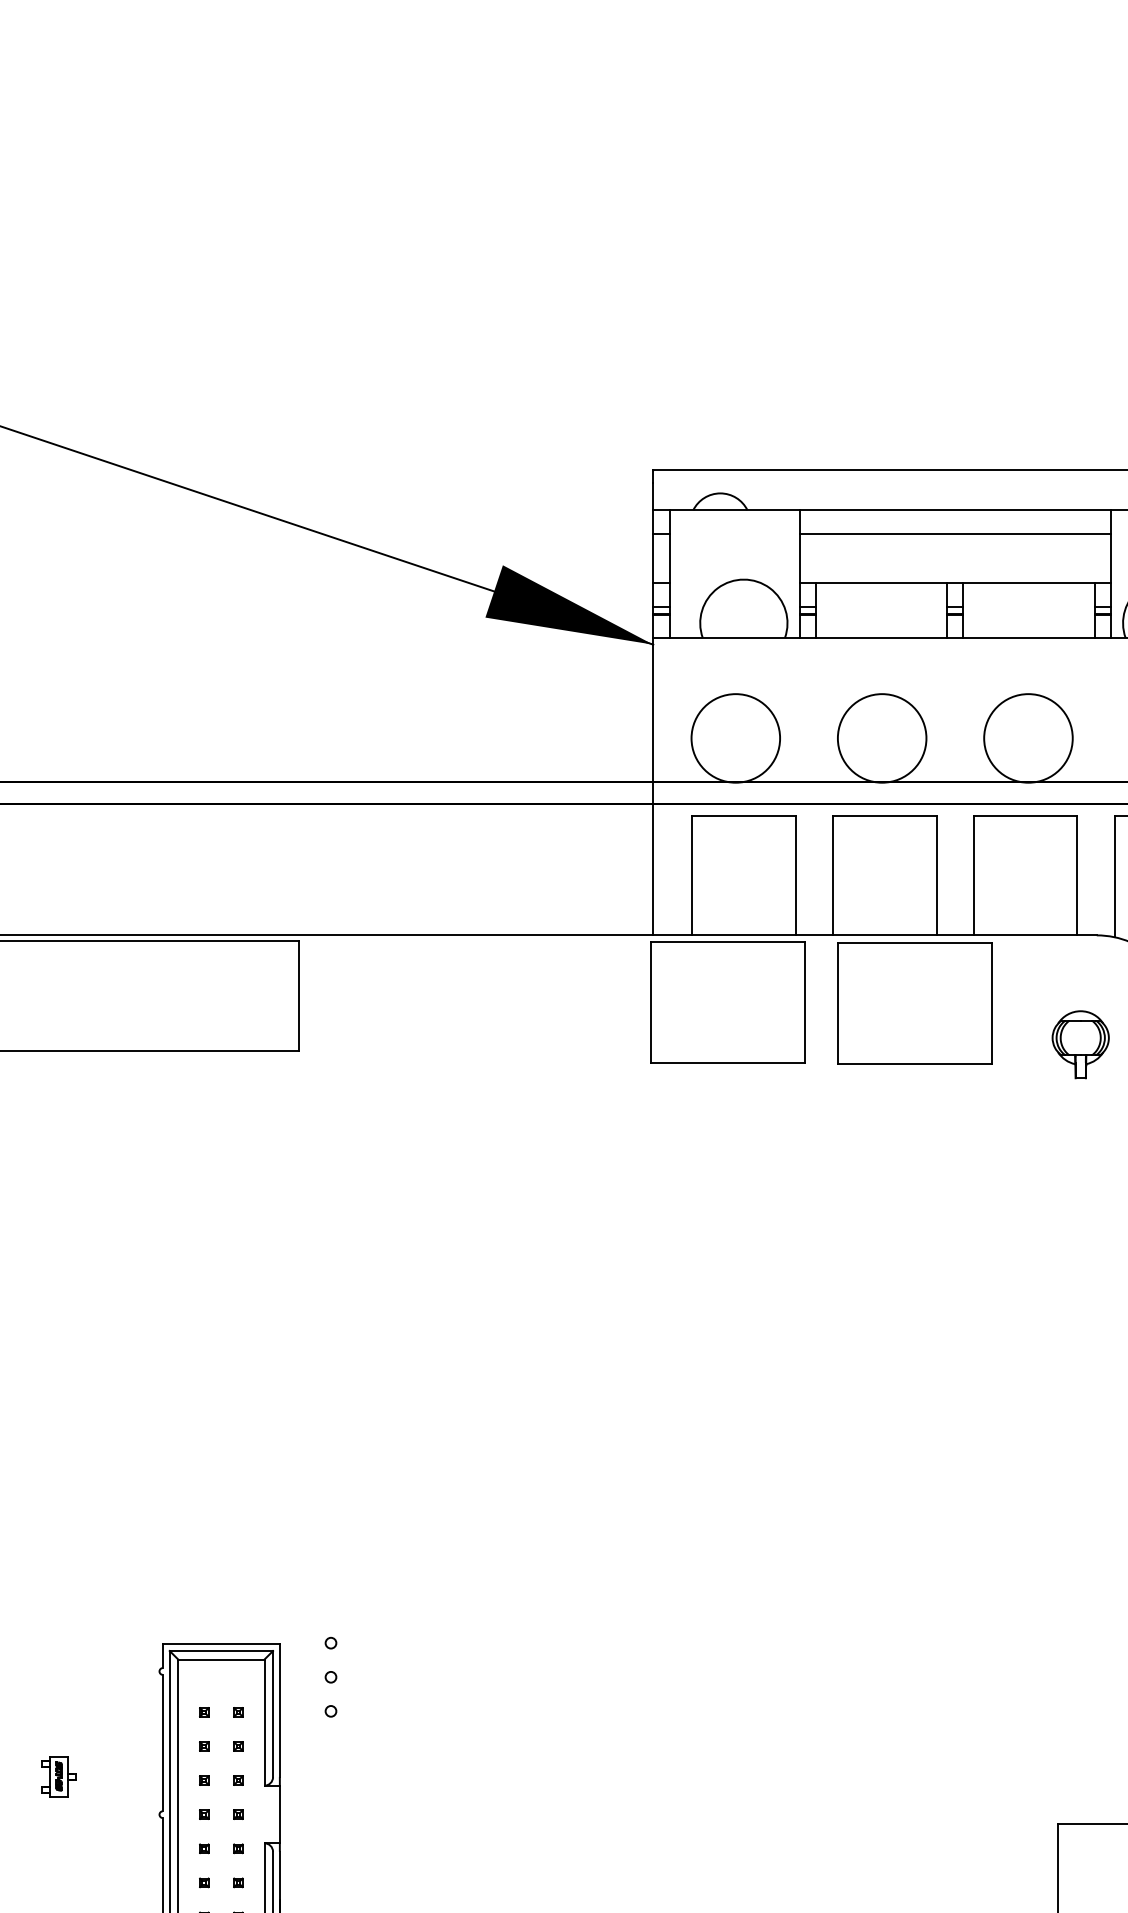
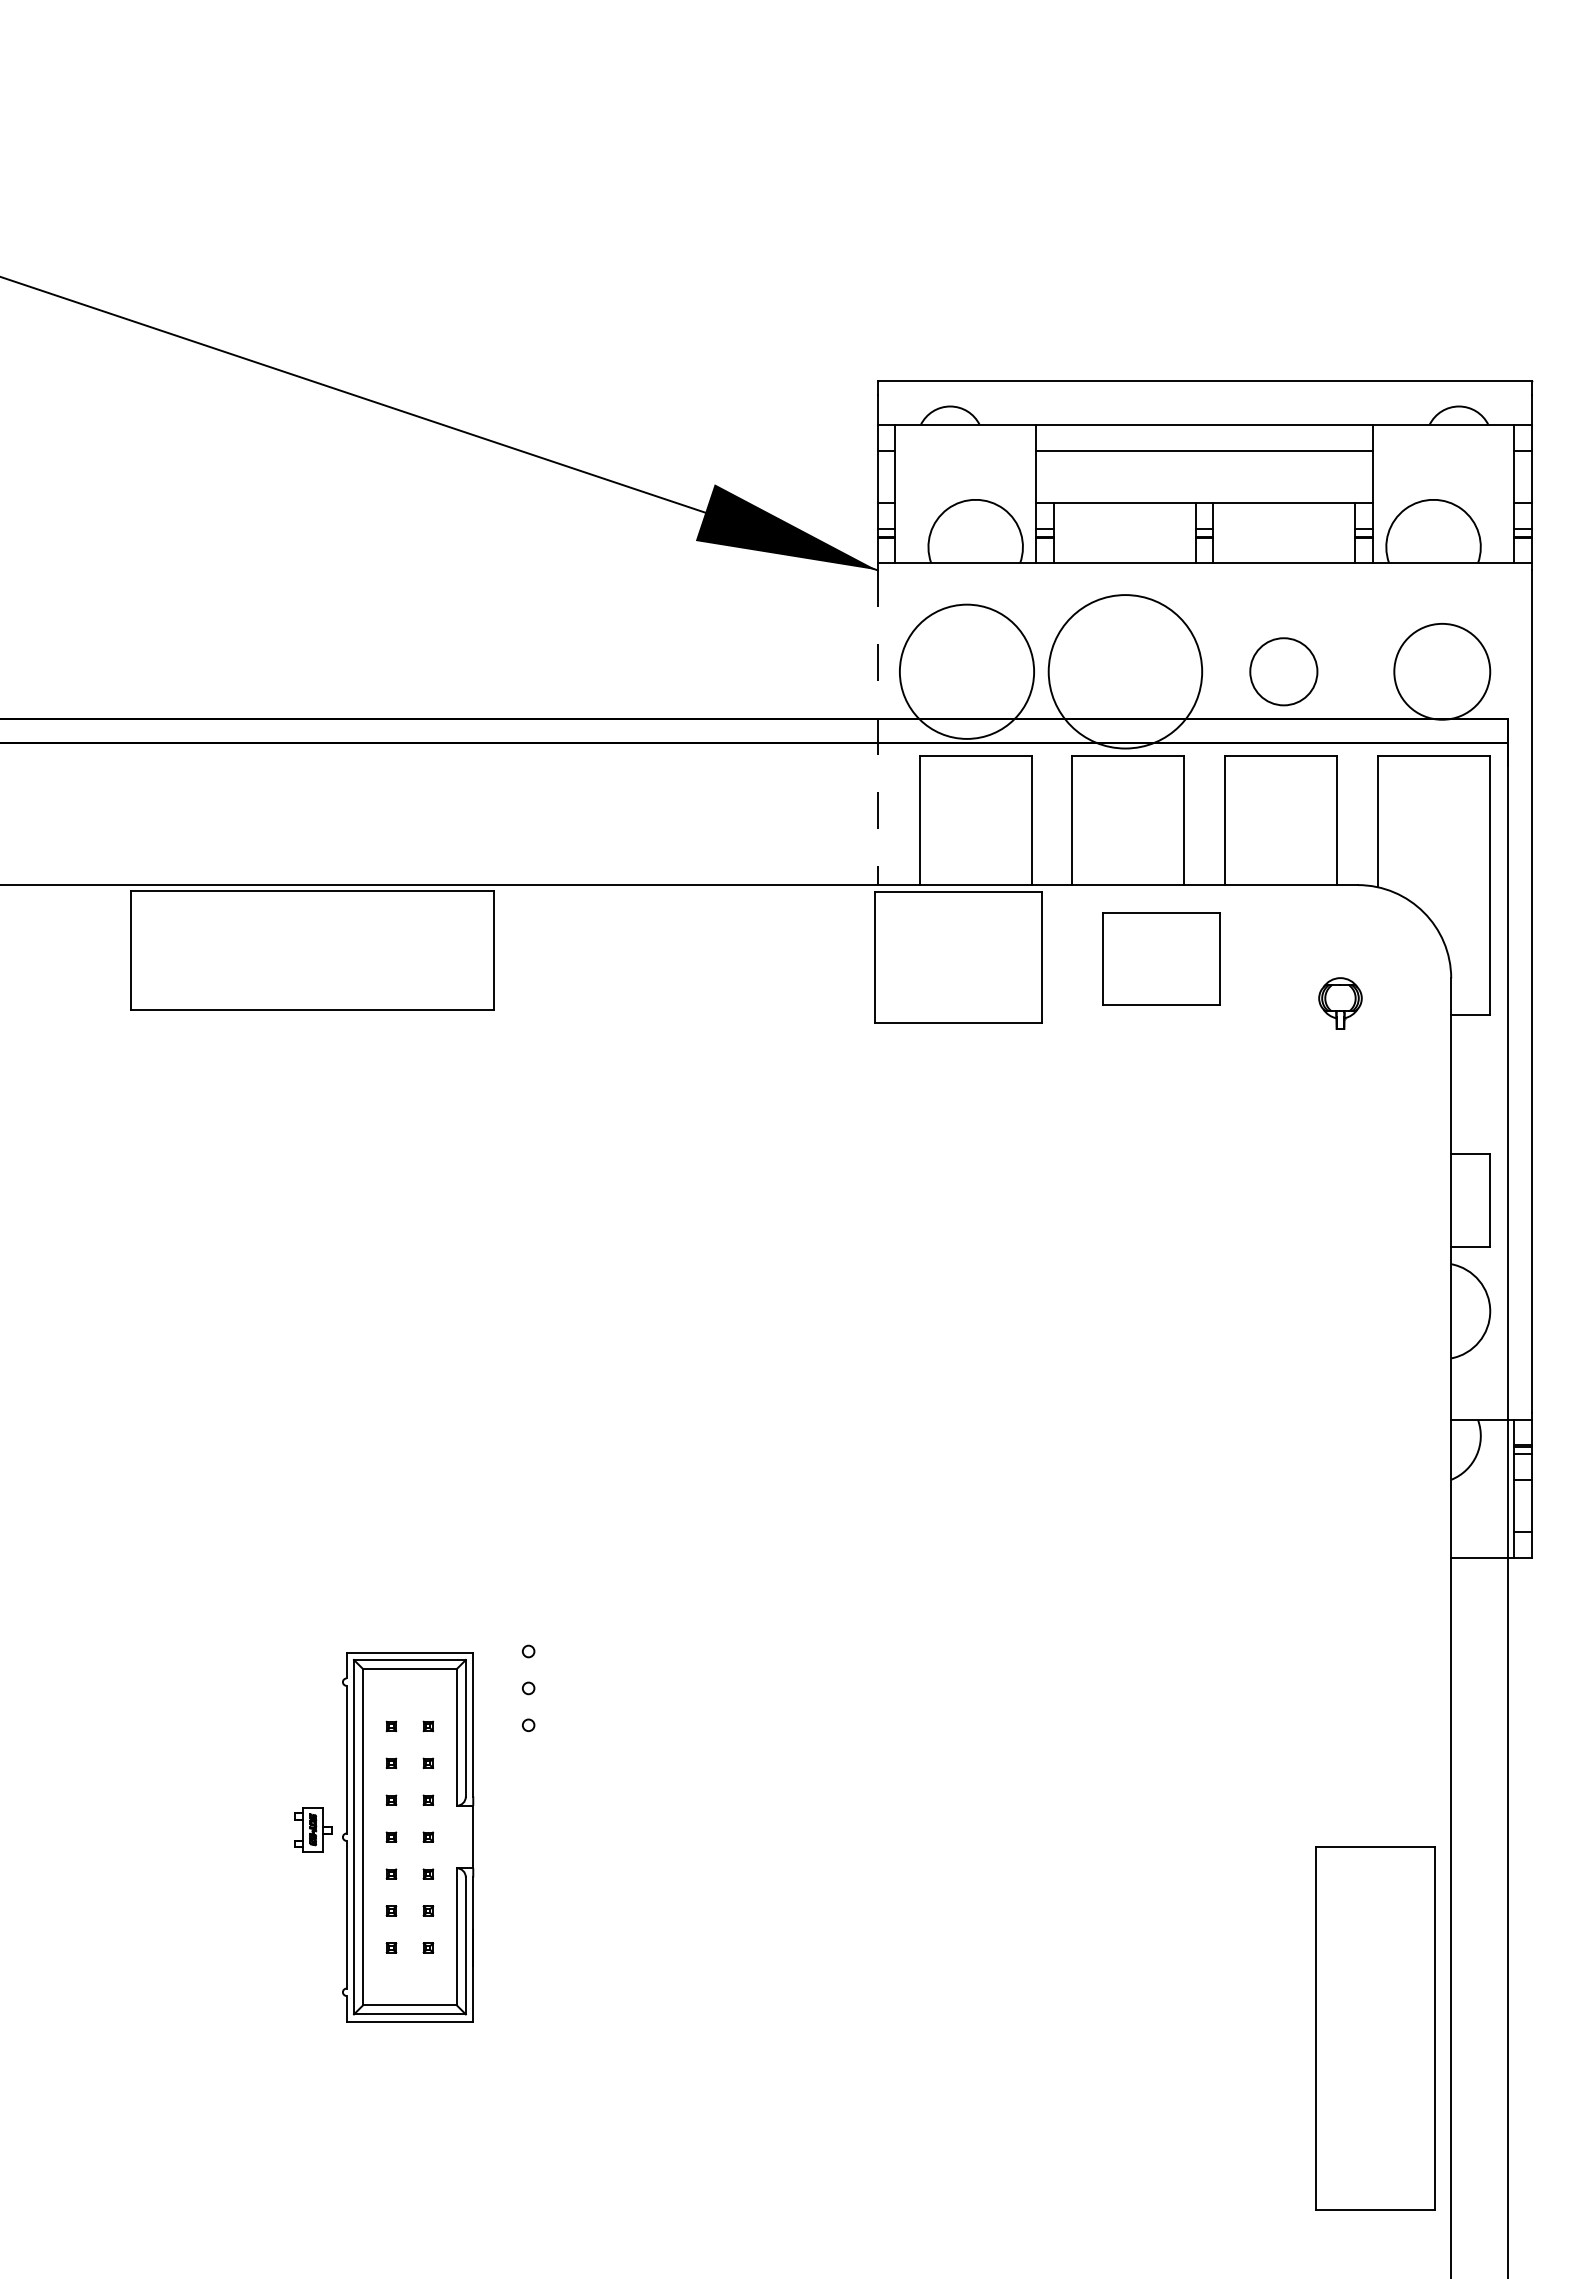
circle: (735, 738) -> (966, 671), size x1.4
circle: (882, 738) -> (1125, 671), size x1.6
circle: (1028, 738) -> (1283, 671), size x0.7
line: (653, 790) -> (877, 728), solid -> dashed
part: (915, 1003) -> (1161, 958), size x0.7
part: (1080, 1044) -> (1340, 1003), size x0.7
part: (59, 1776) -> (313, 1829), moved

